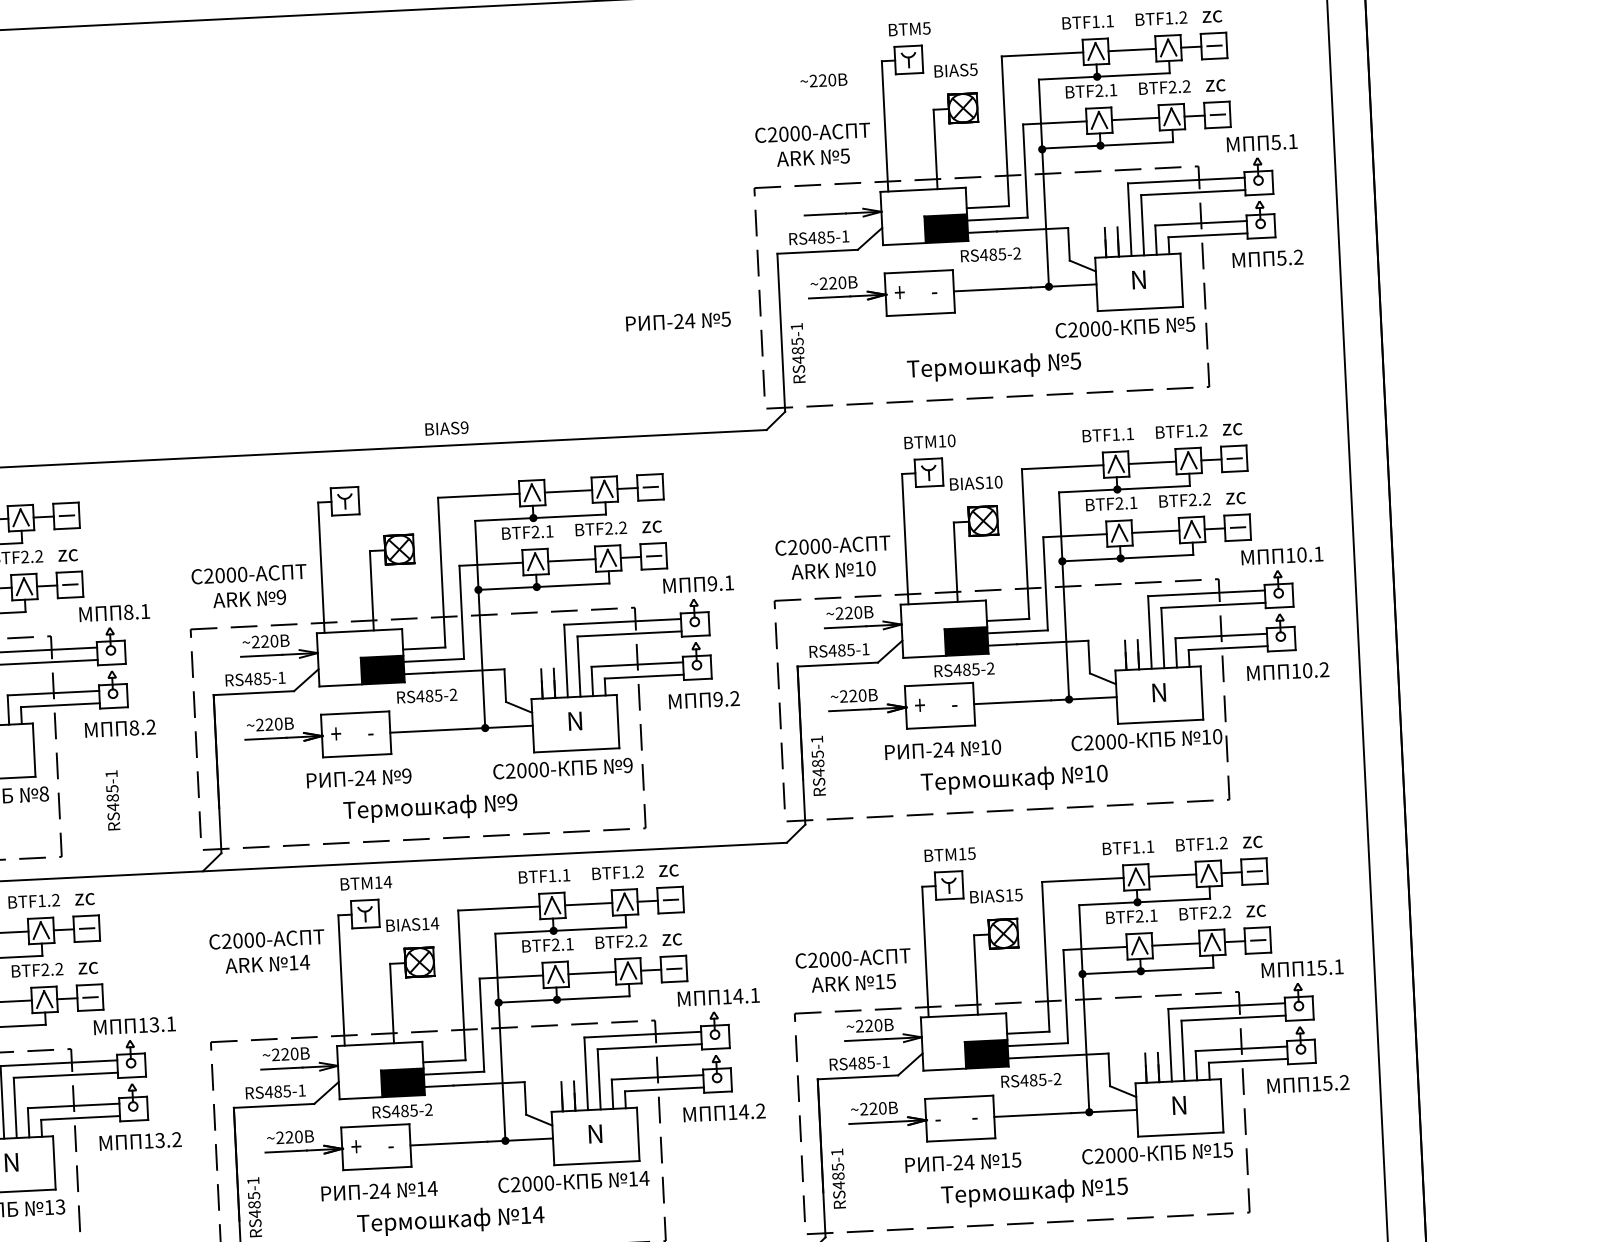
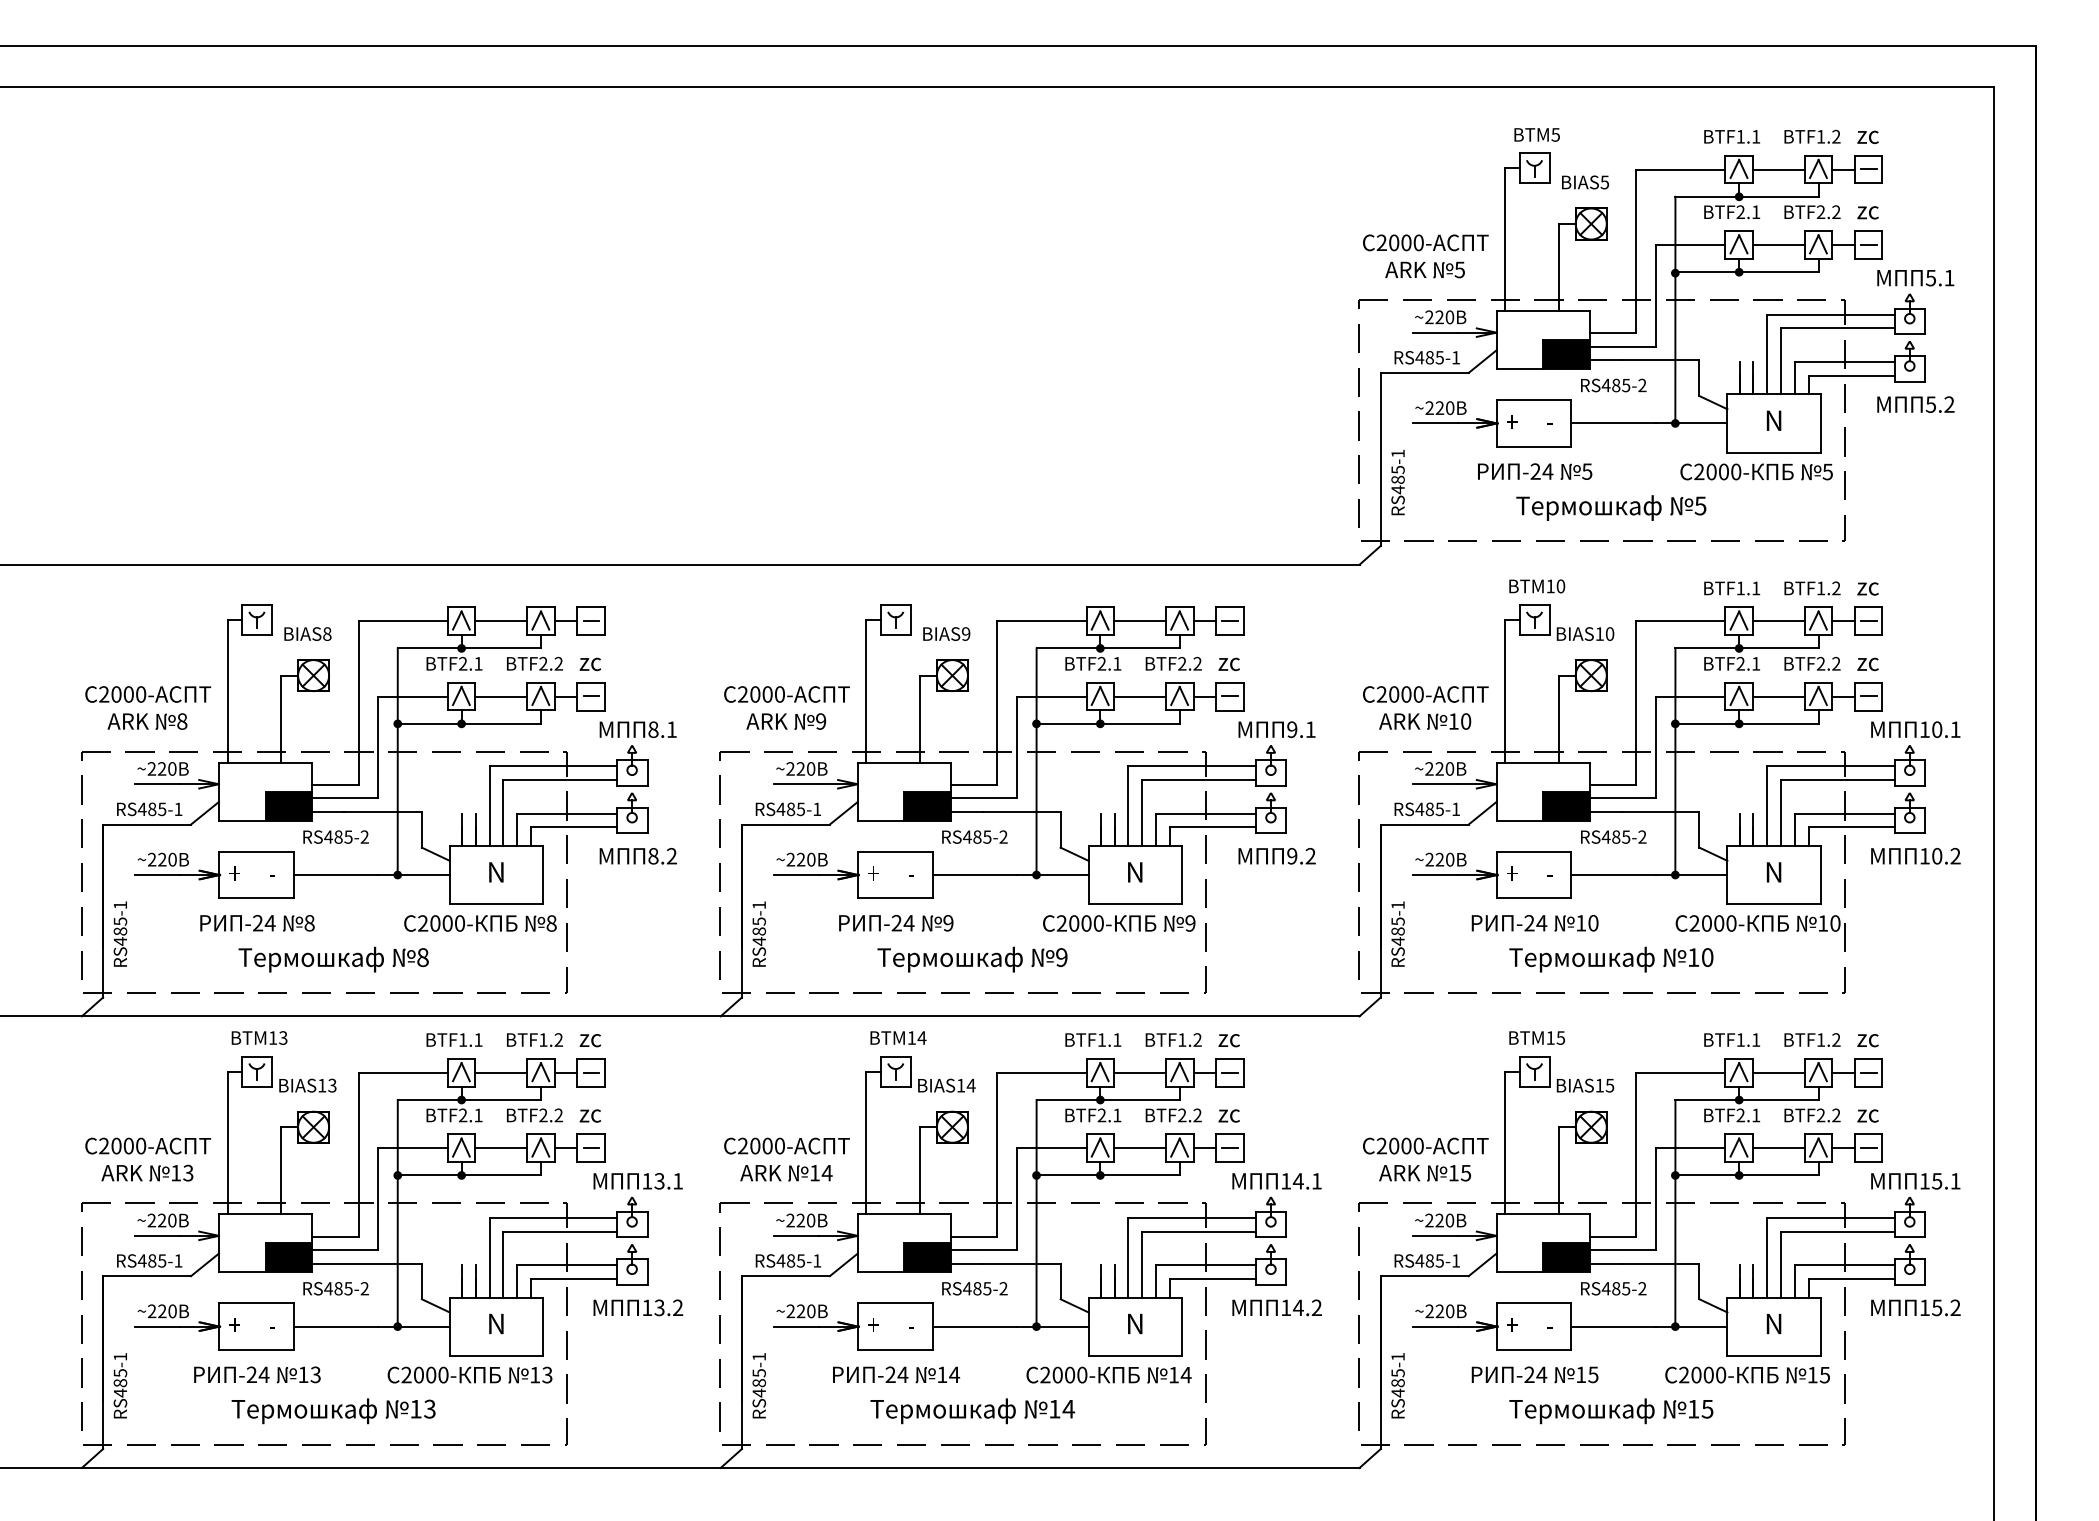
text: (823, 80) -> (1440, 317), moved
text: (678, 321) -> (1535, 471), moved
text: (446, 428) -> (946, 633), moved
text: (964, 669) -> (1613, 836), moved
text: (112, 799) -> (758, 933), moved
text: (267, 951) -> (786, 1159), moved
text: (402, 1110) -> (974, 1288), moved
text: (940, 1117) -> (1512, 1324), - -> +

